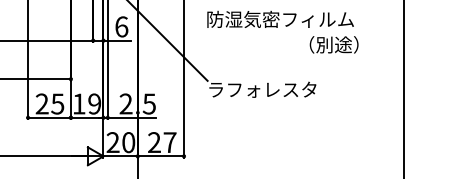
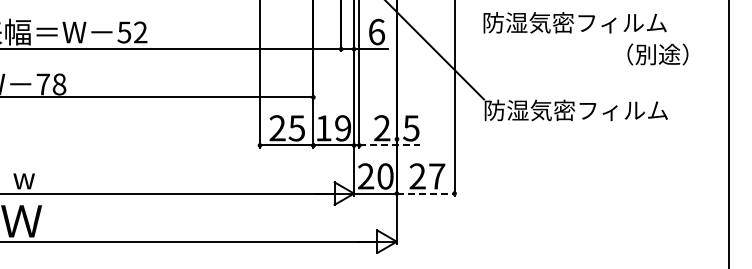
text: (333, 44) -> (657, 54), moved
text: (280, 89) -> (575, 110), ラフォレスタ -> 防湿気密フィルム
line: (132, 117) -> (390, 145), solid -> dashed
line: (160, 156) -> (425, 193), solid -> dashed

